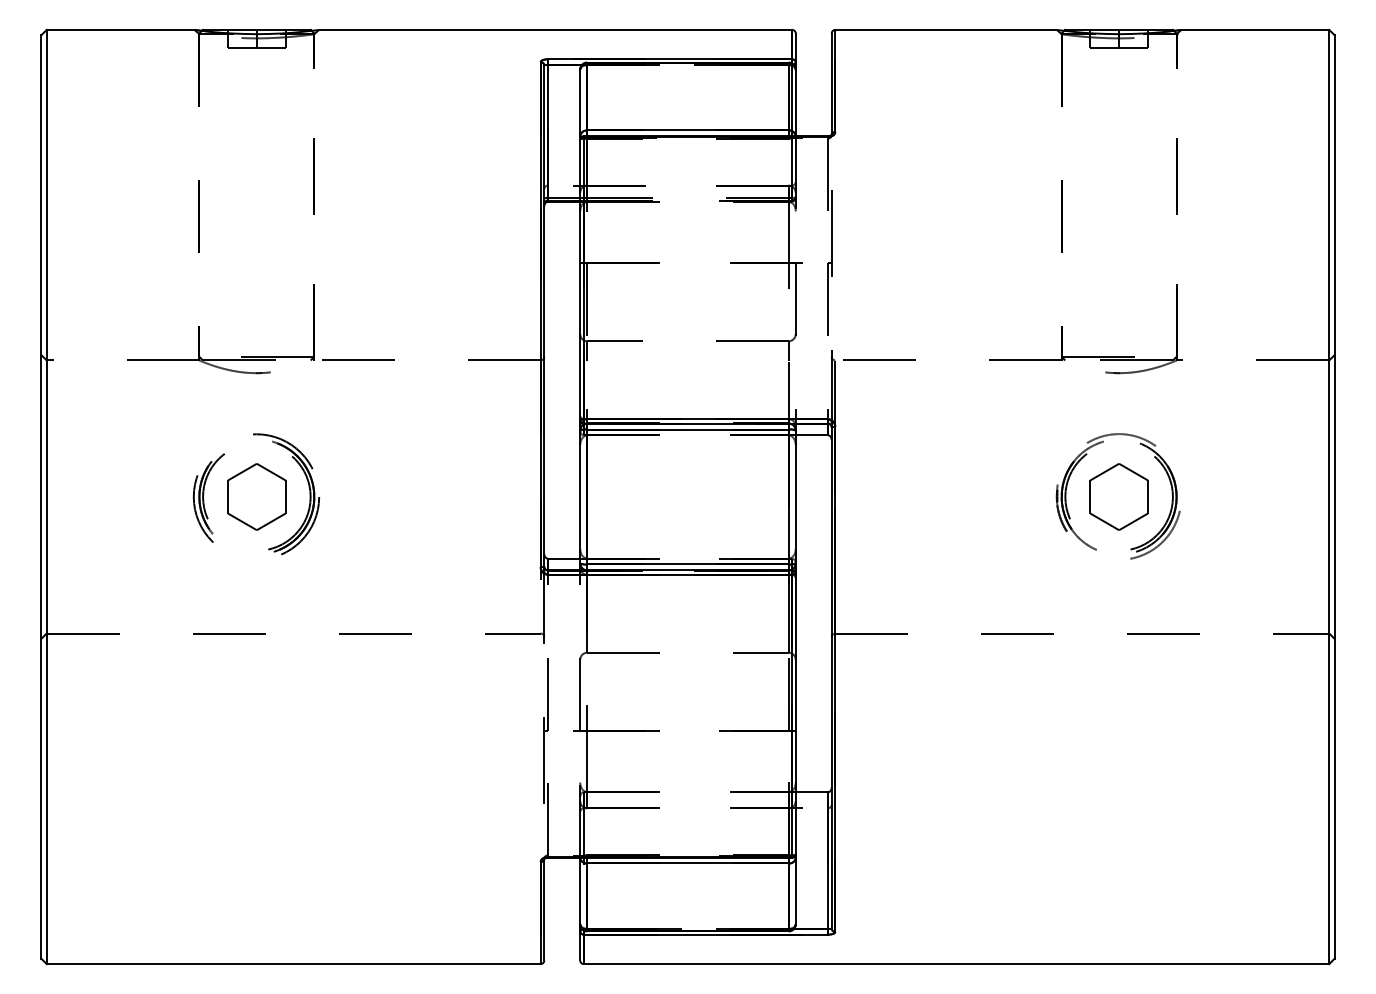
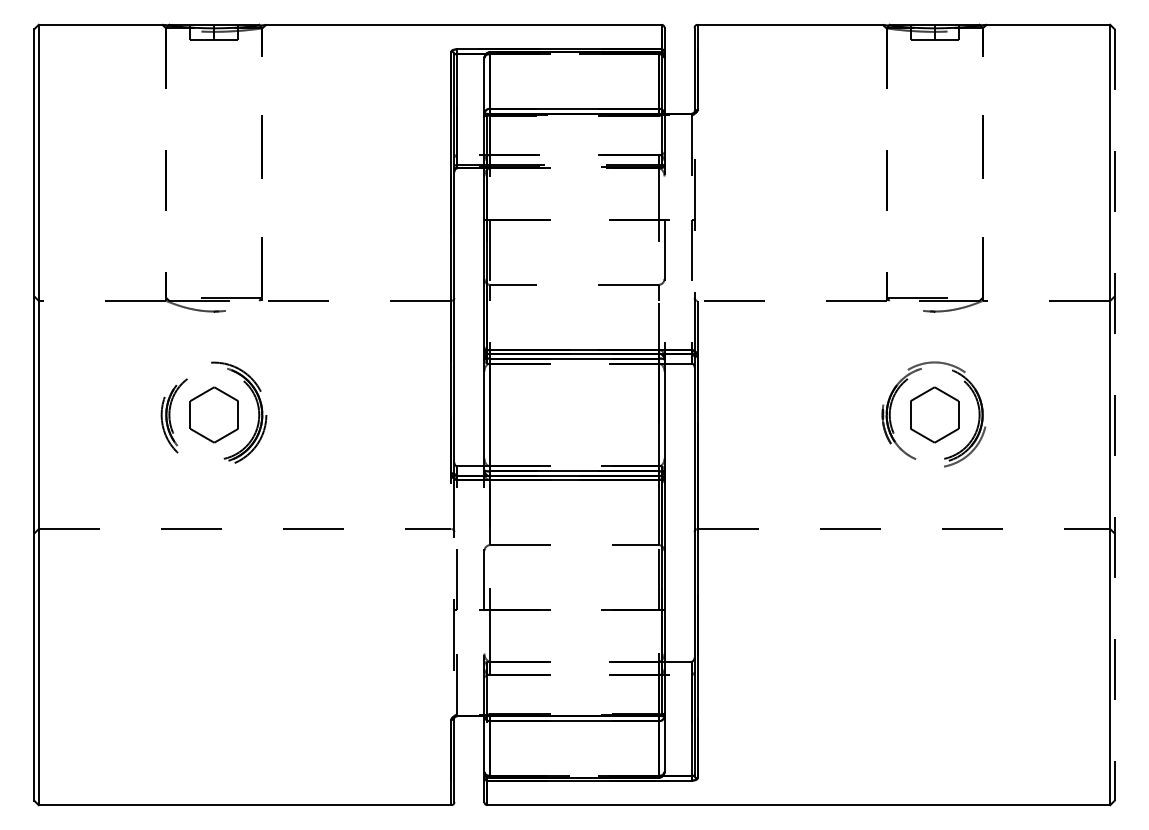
line: (1334, 496) -> (1114, 414), solid -> dashed

